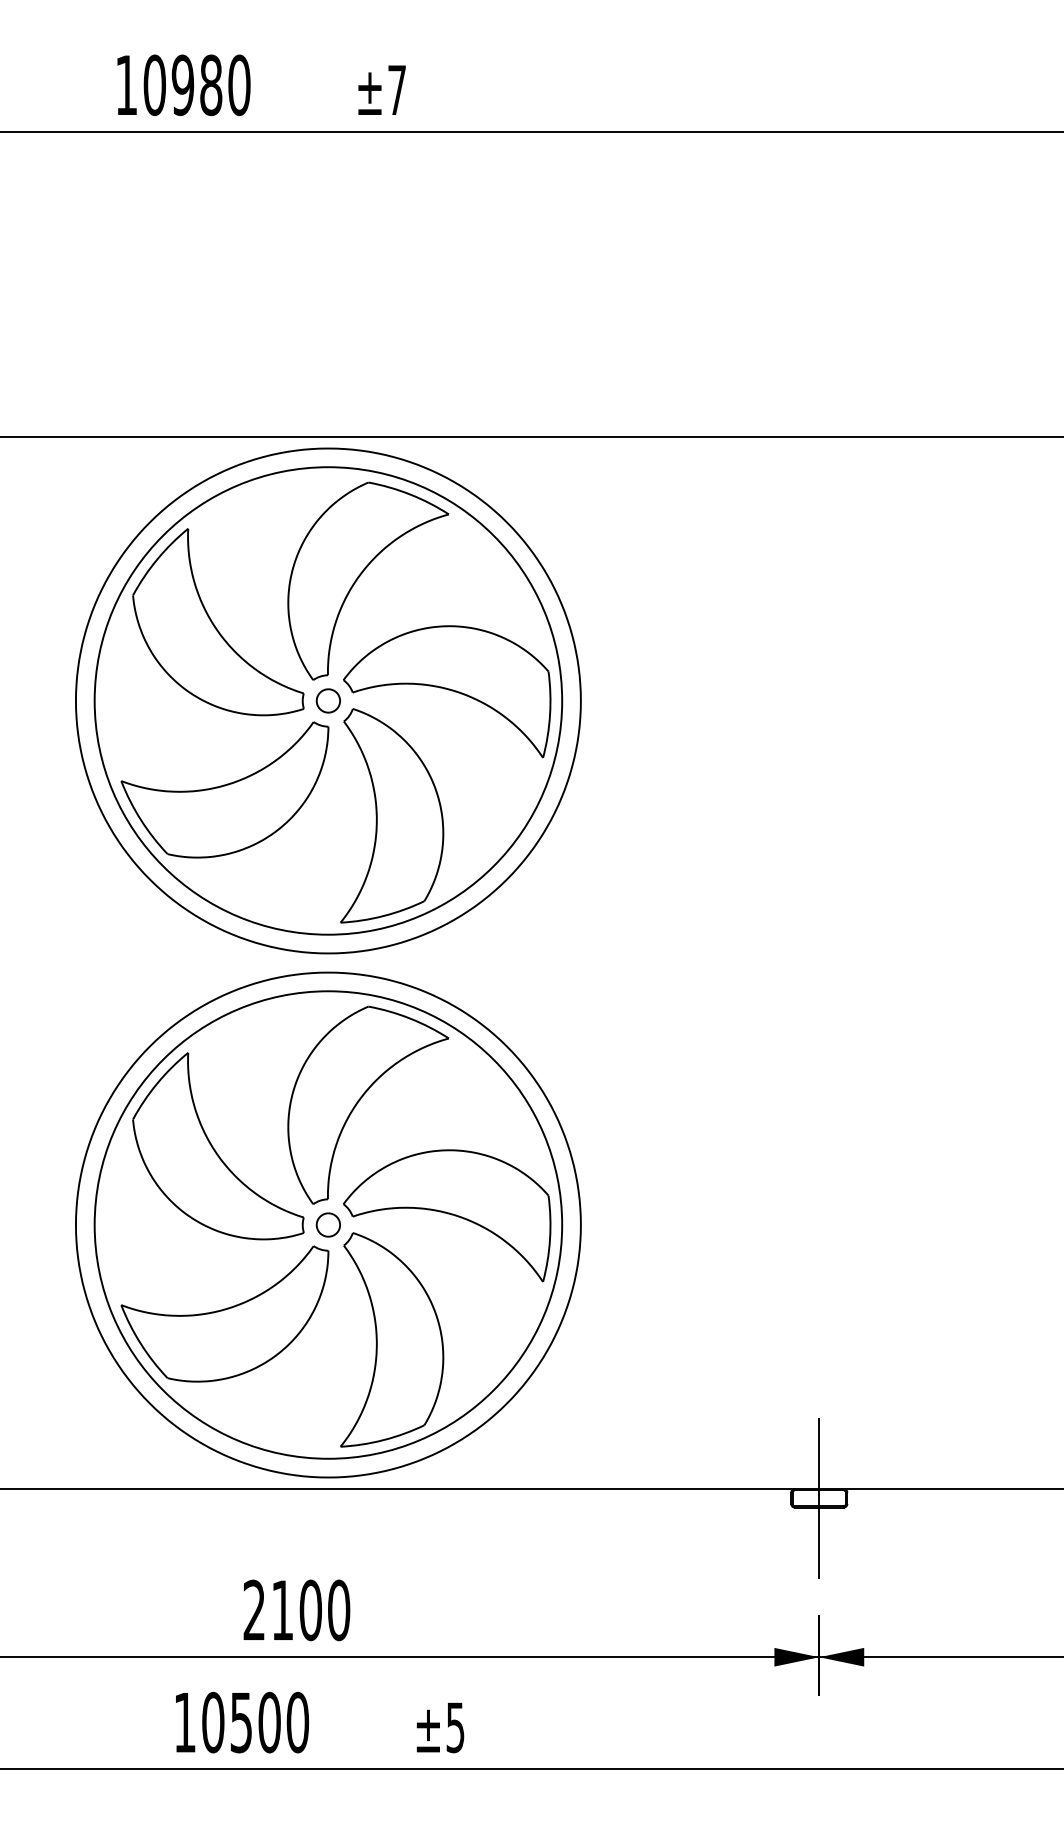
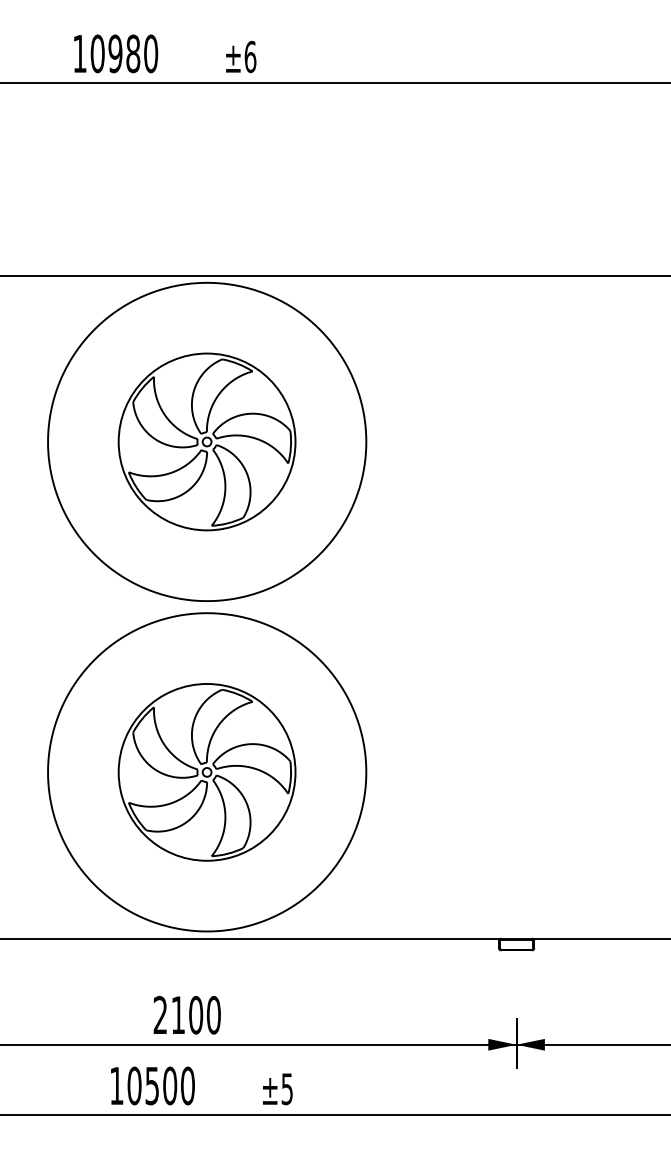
text: (397, 89) -> (250, 56), ±7 -> ±6
part: (327, 700) -> (206, 441), size x0.6
part: (327, 1225) -> (206, 772), size x0.6
line: (819, 1498) -> (516, 944), removed

